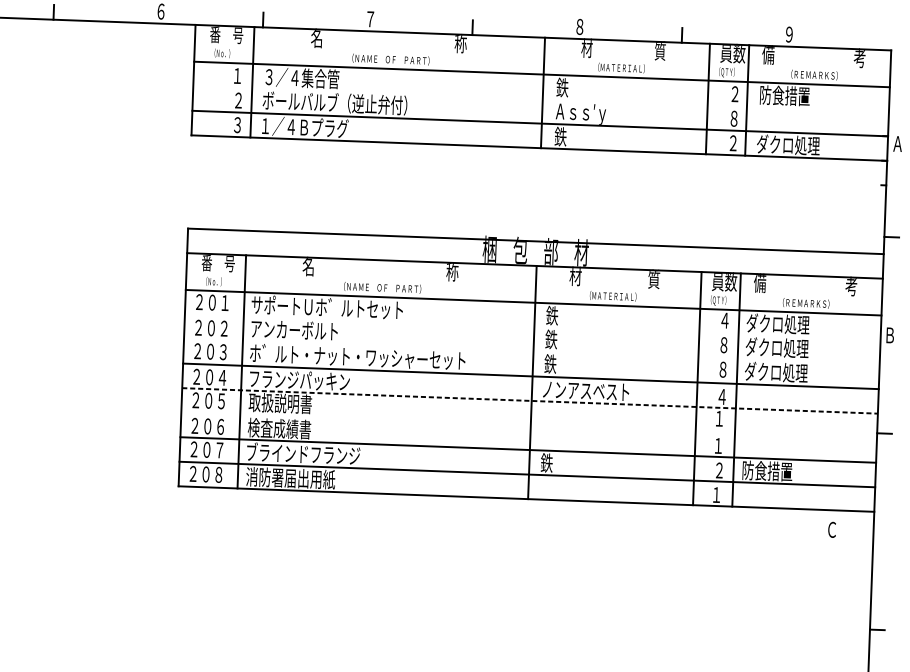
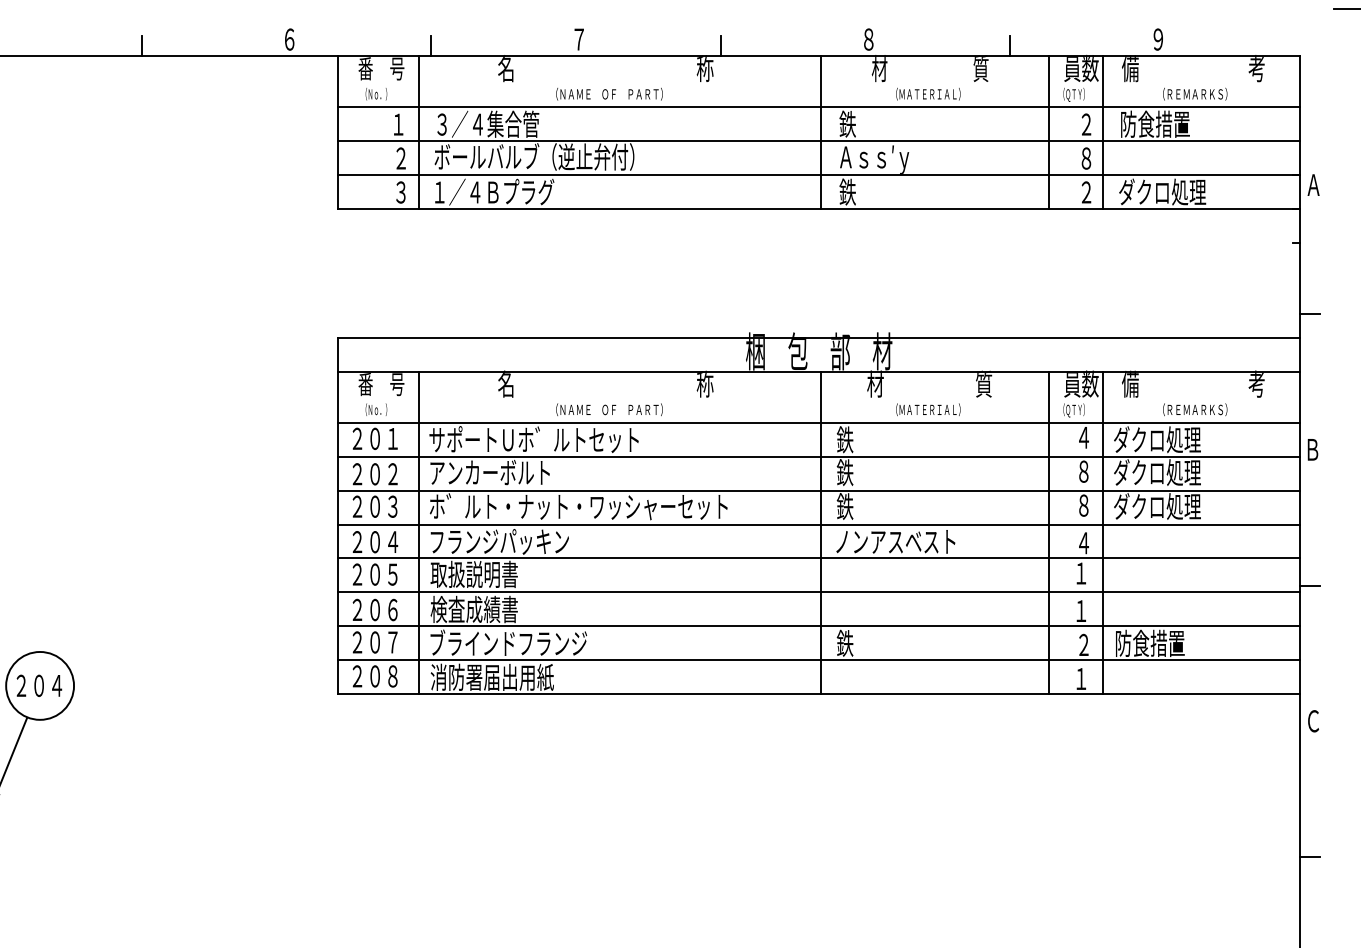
line: (540, 99) -> (818, 141), added
line: (532, 327) -> (818, 456), added
line: (531, 351) -> (818, 490), added
line: (529, 400) -> (818, 558), dashed -> solid
line: (528, 425) -> (818, 592), added
text: (832, 530) -> (1313, 721), moved

